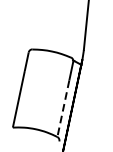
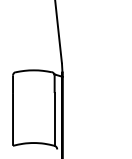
line: (63, 108) -> (54, 119), dashed -> solid

